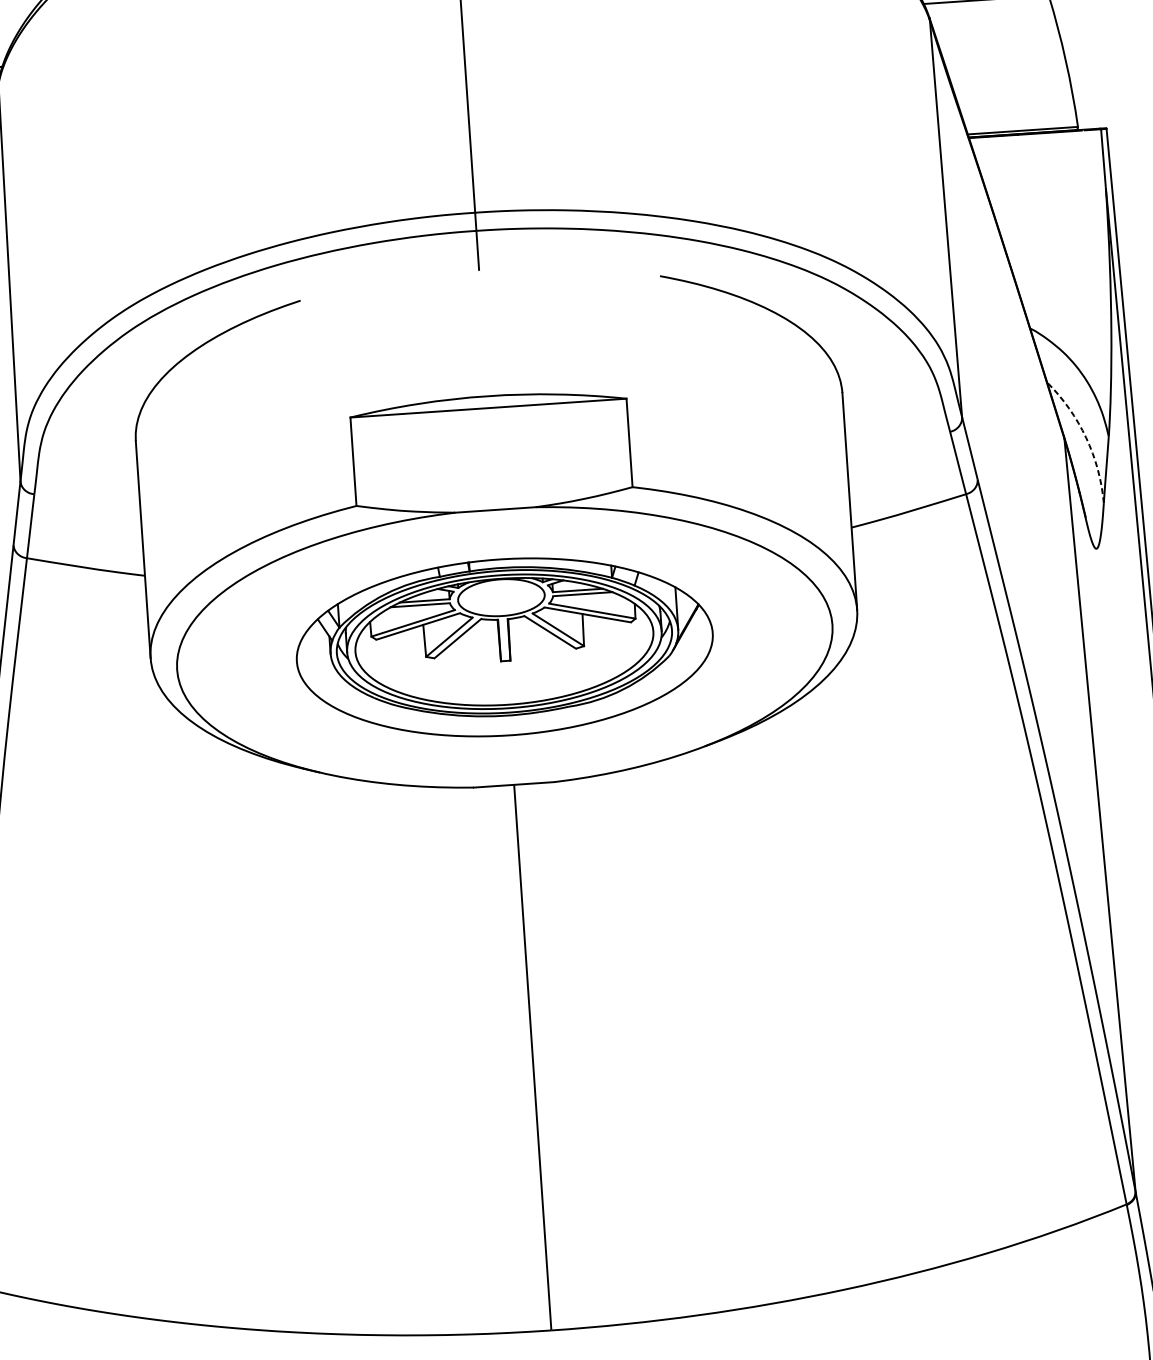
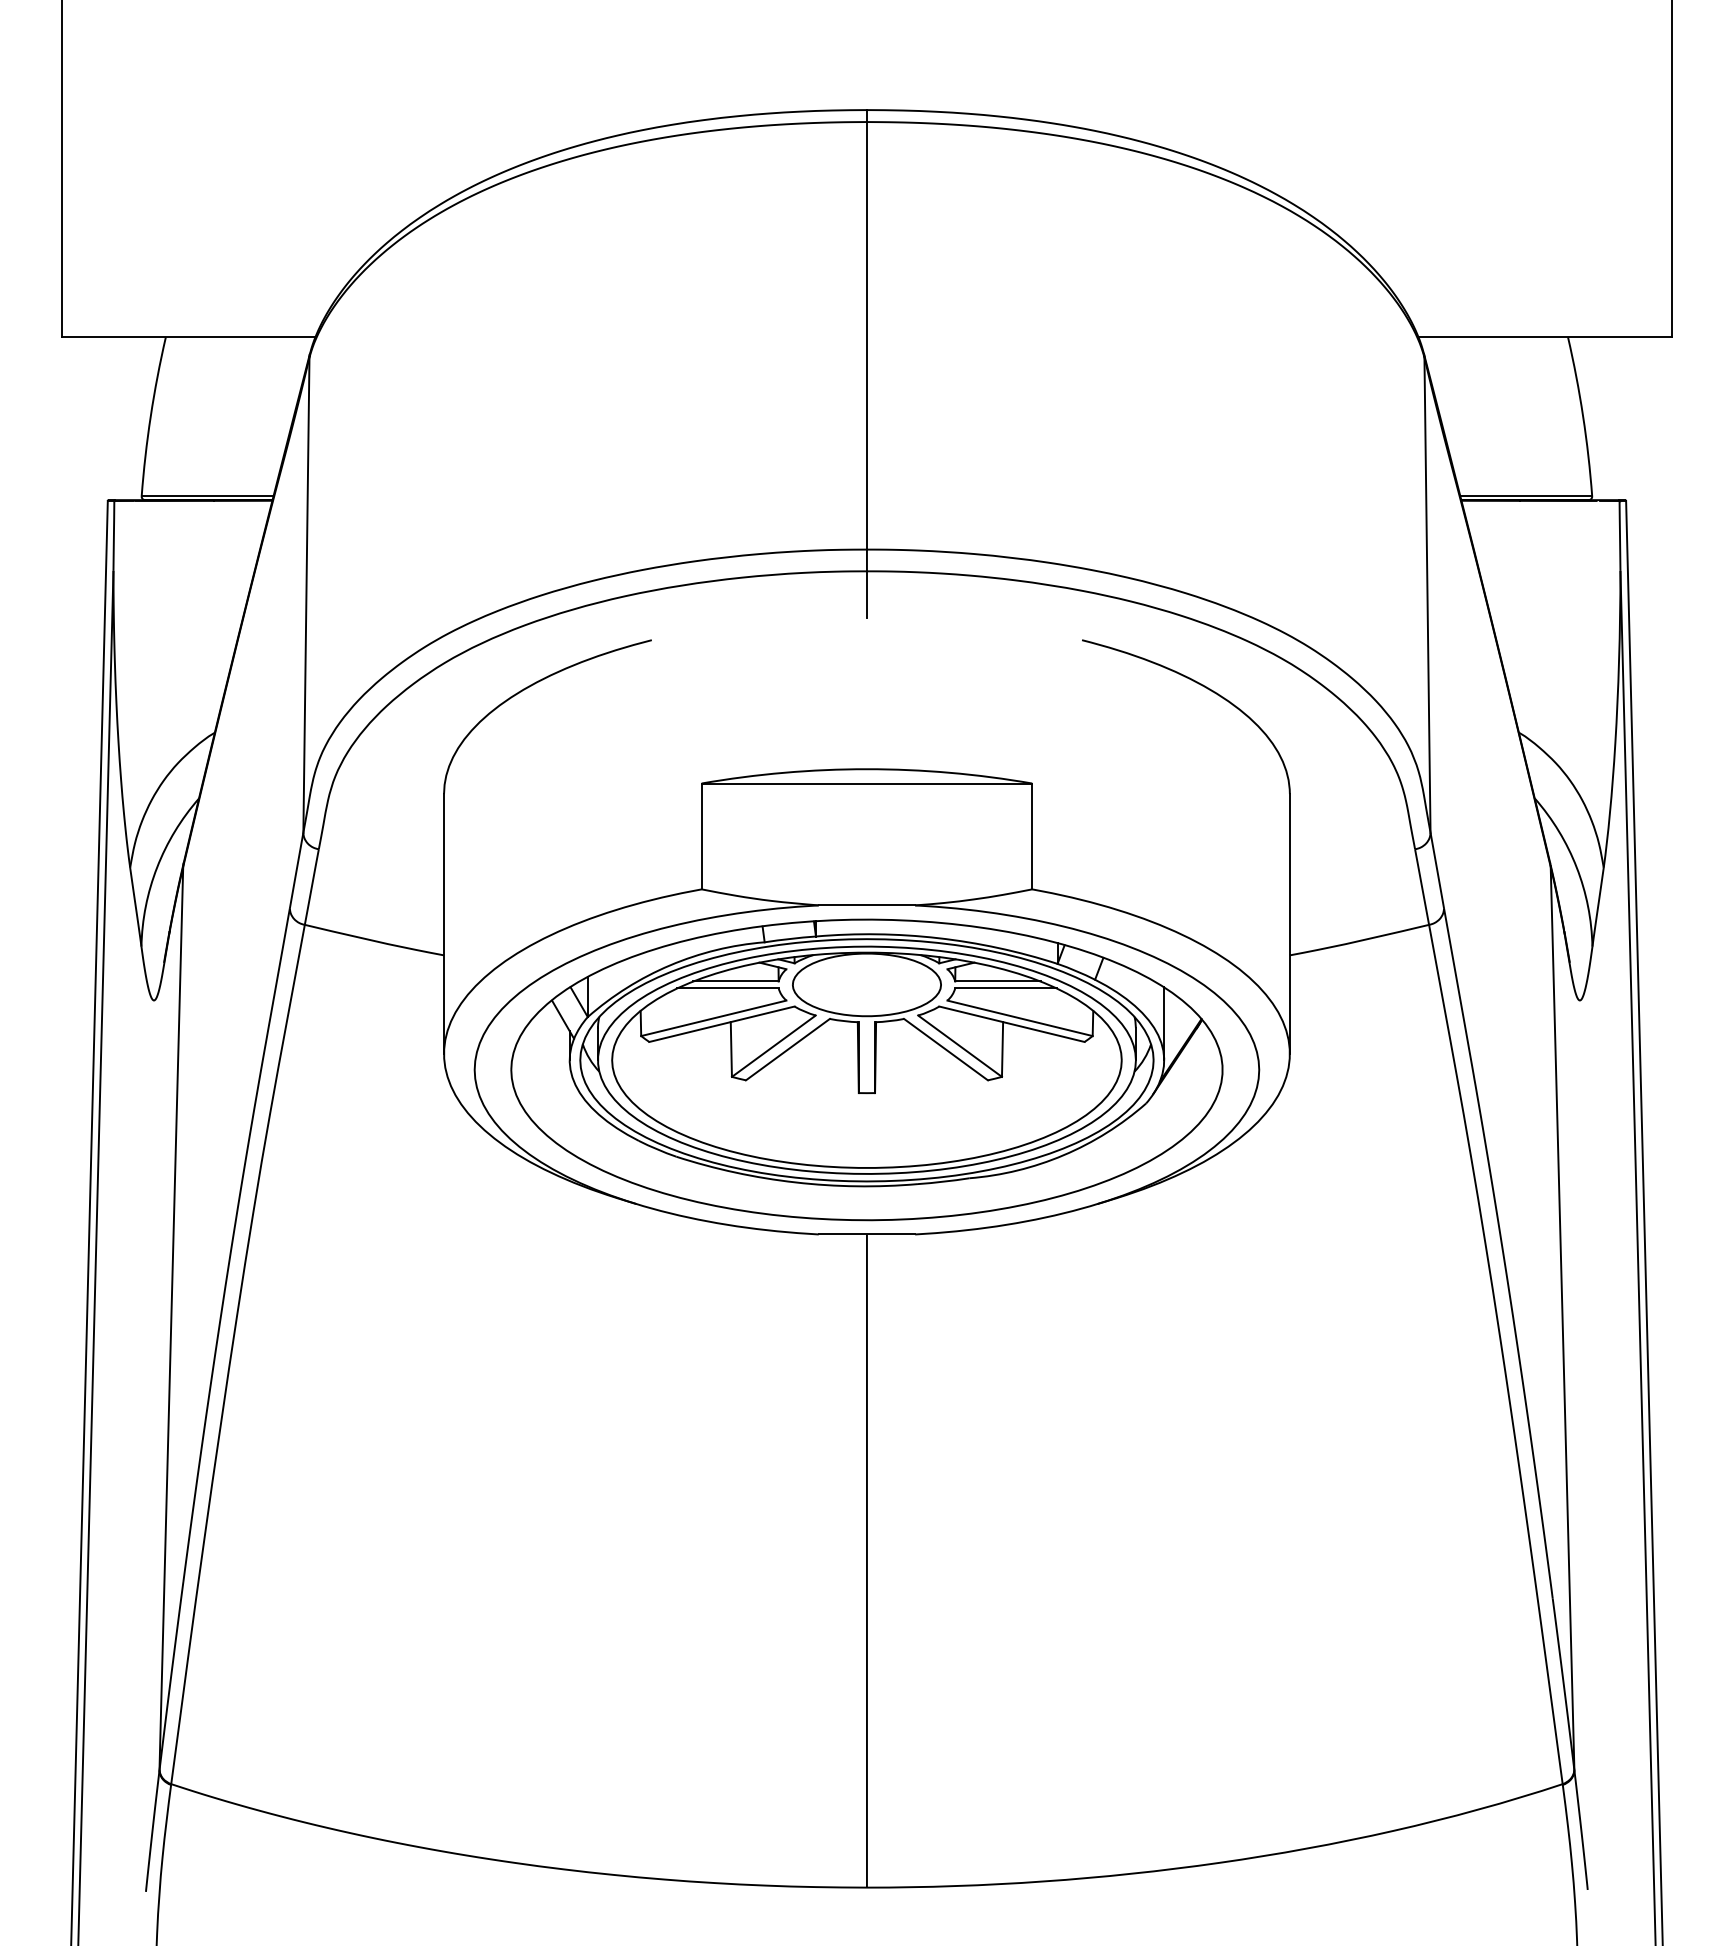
arc: (1086, 437) -> (1576, 867), dashed -> solid
part: (504, 647) -> (866, 1069), size x1.43

